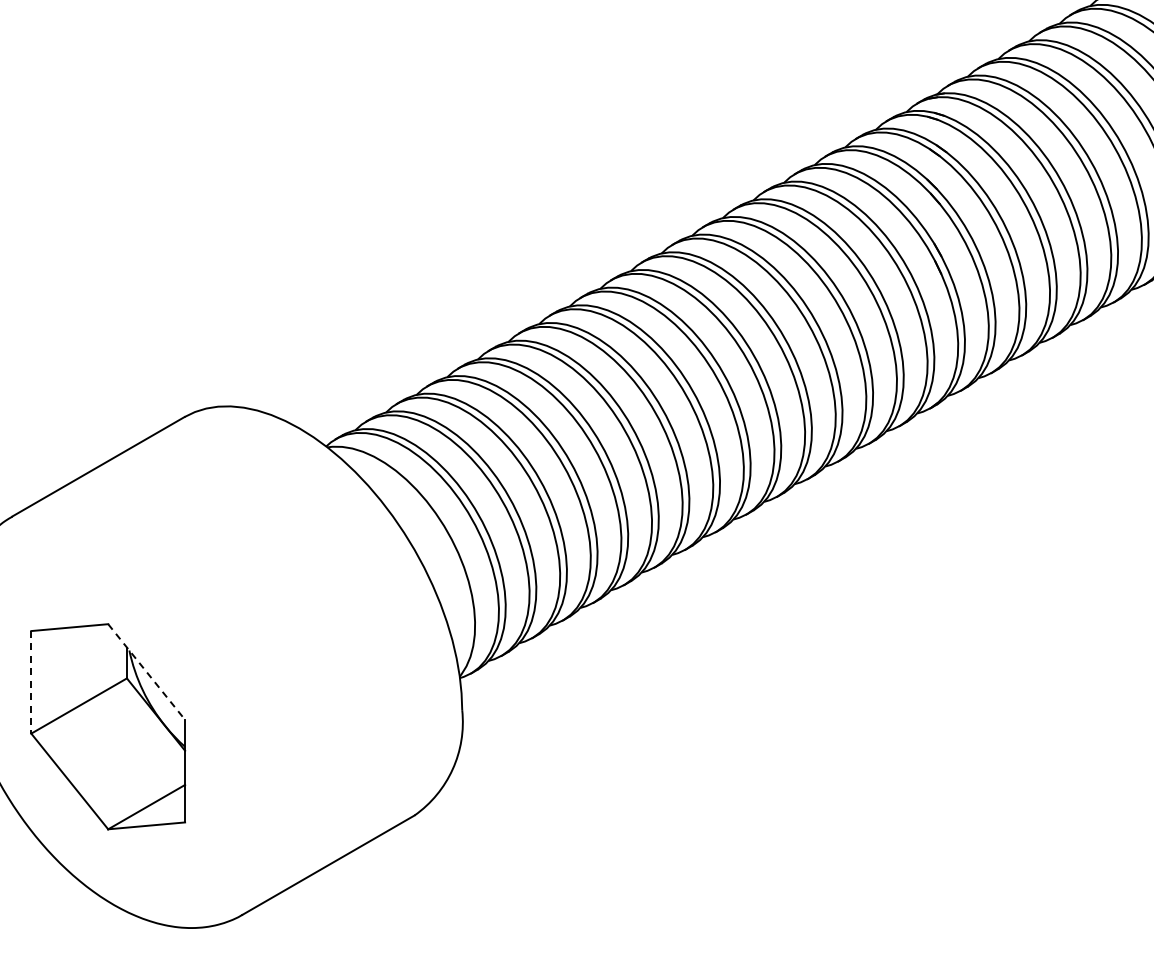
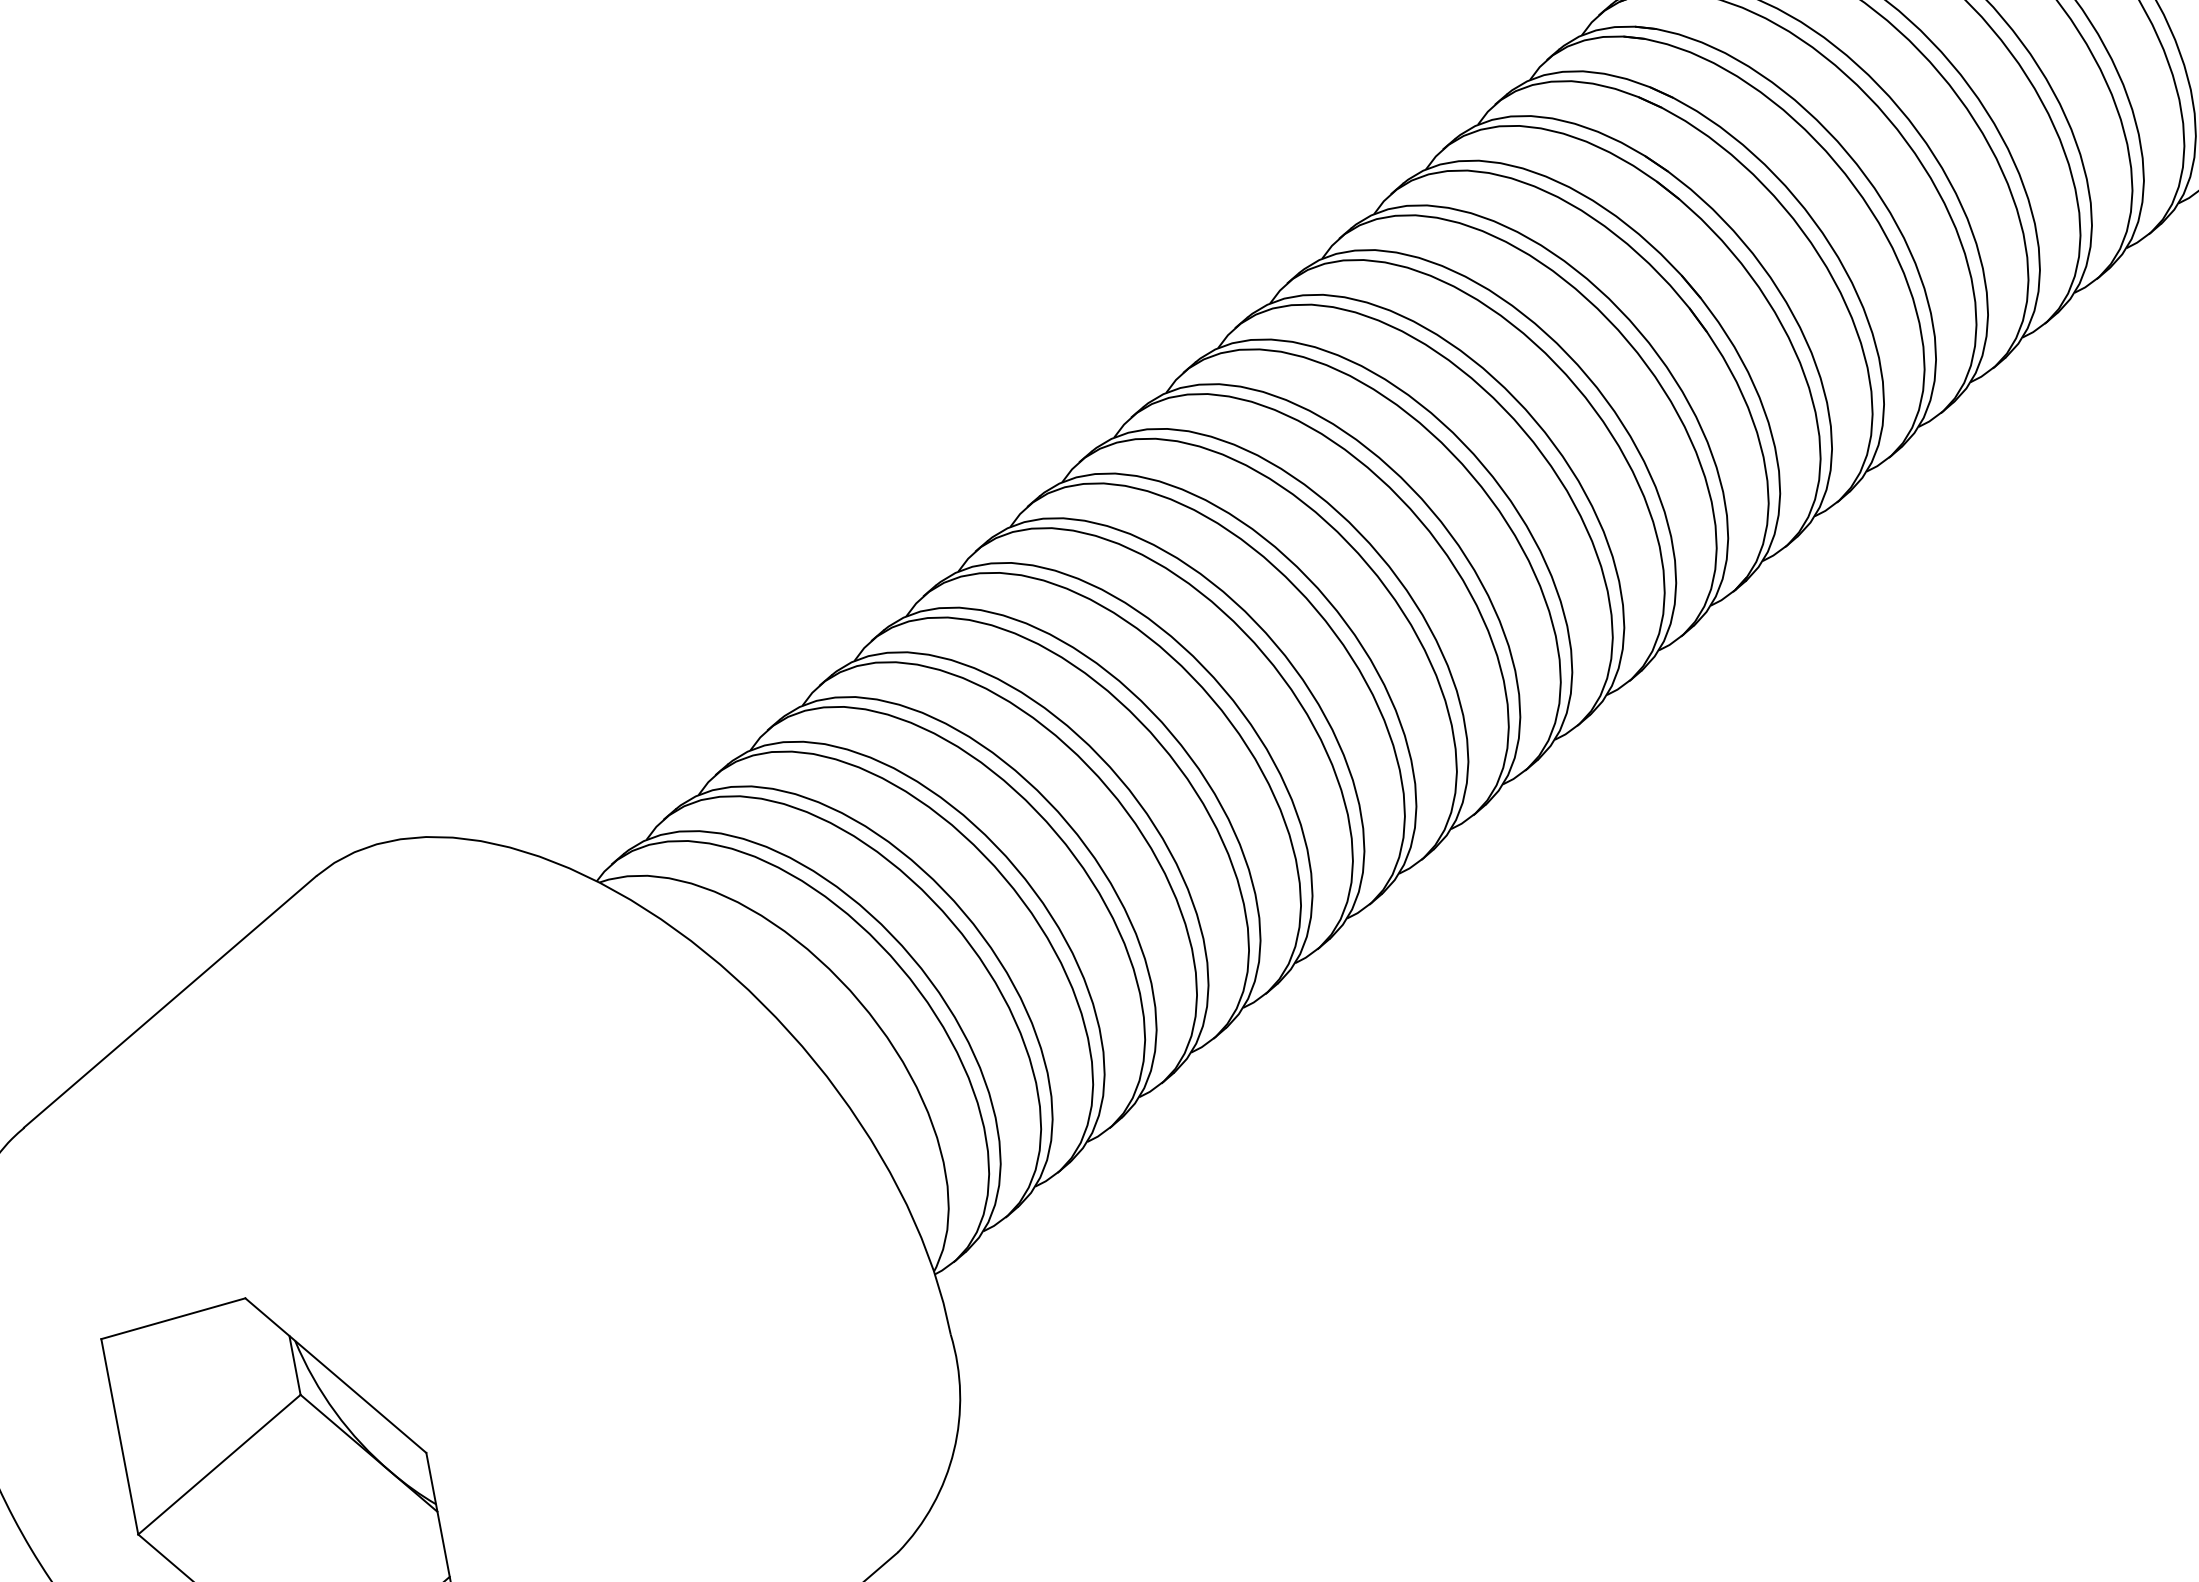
line: (146, 672) -> (335, 1376), dashed -> solid
line: (31, 682) -> (120, 1437), dashed -> solid

